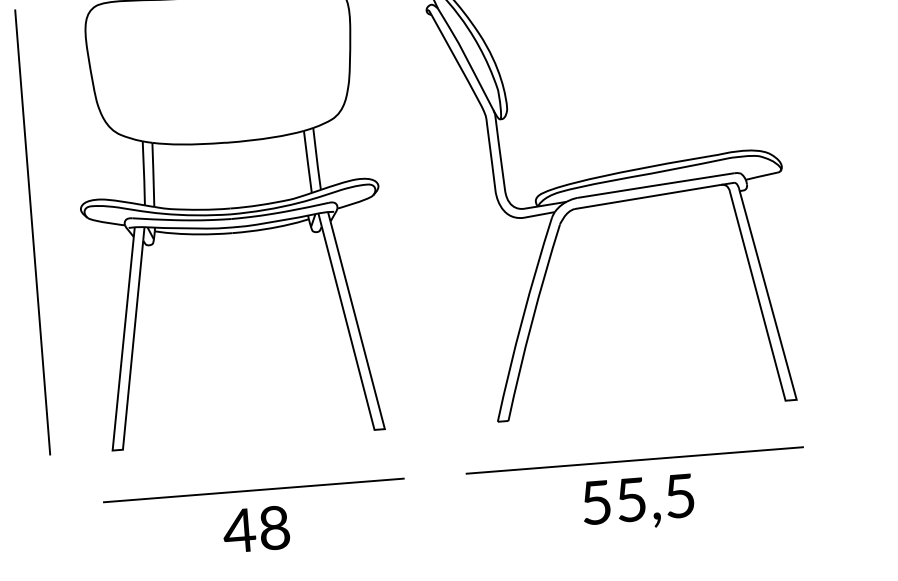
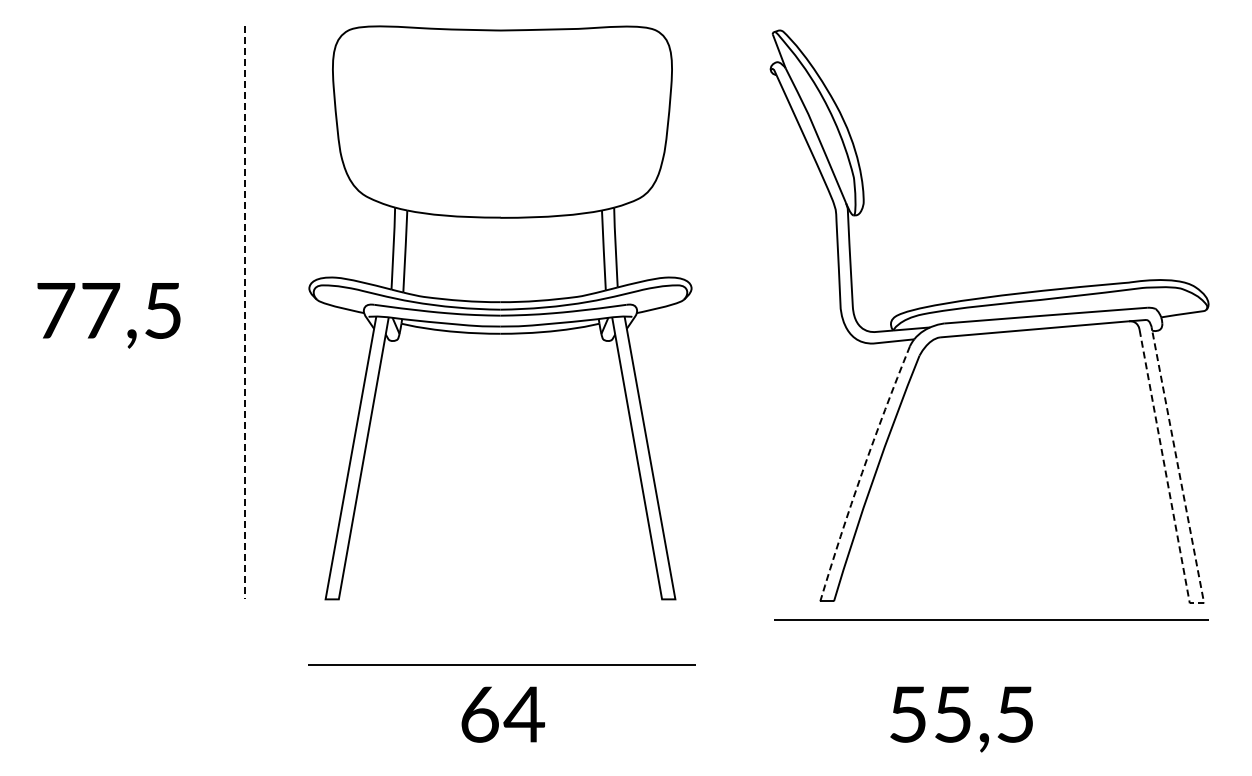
line: (32, 232) -> (245, 313), solid -> dashed
arc: (522, 318) -> (862, 472), solid -> dashed
line: (791, 400) -> (1197, 603), solid -> dashed
line: (634, 460) -> (991, 619), moved
text: (638, 503) -> (961, 719), moved
text: (256, 529) -> (501, 714), 48 -> 64

